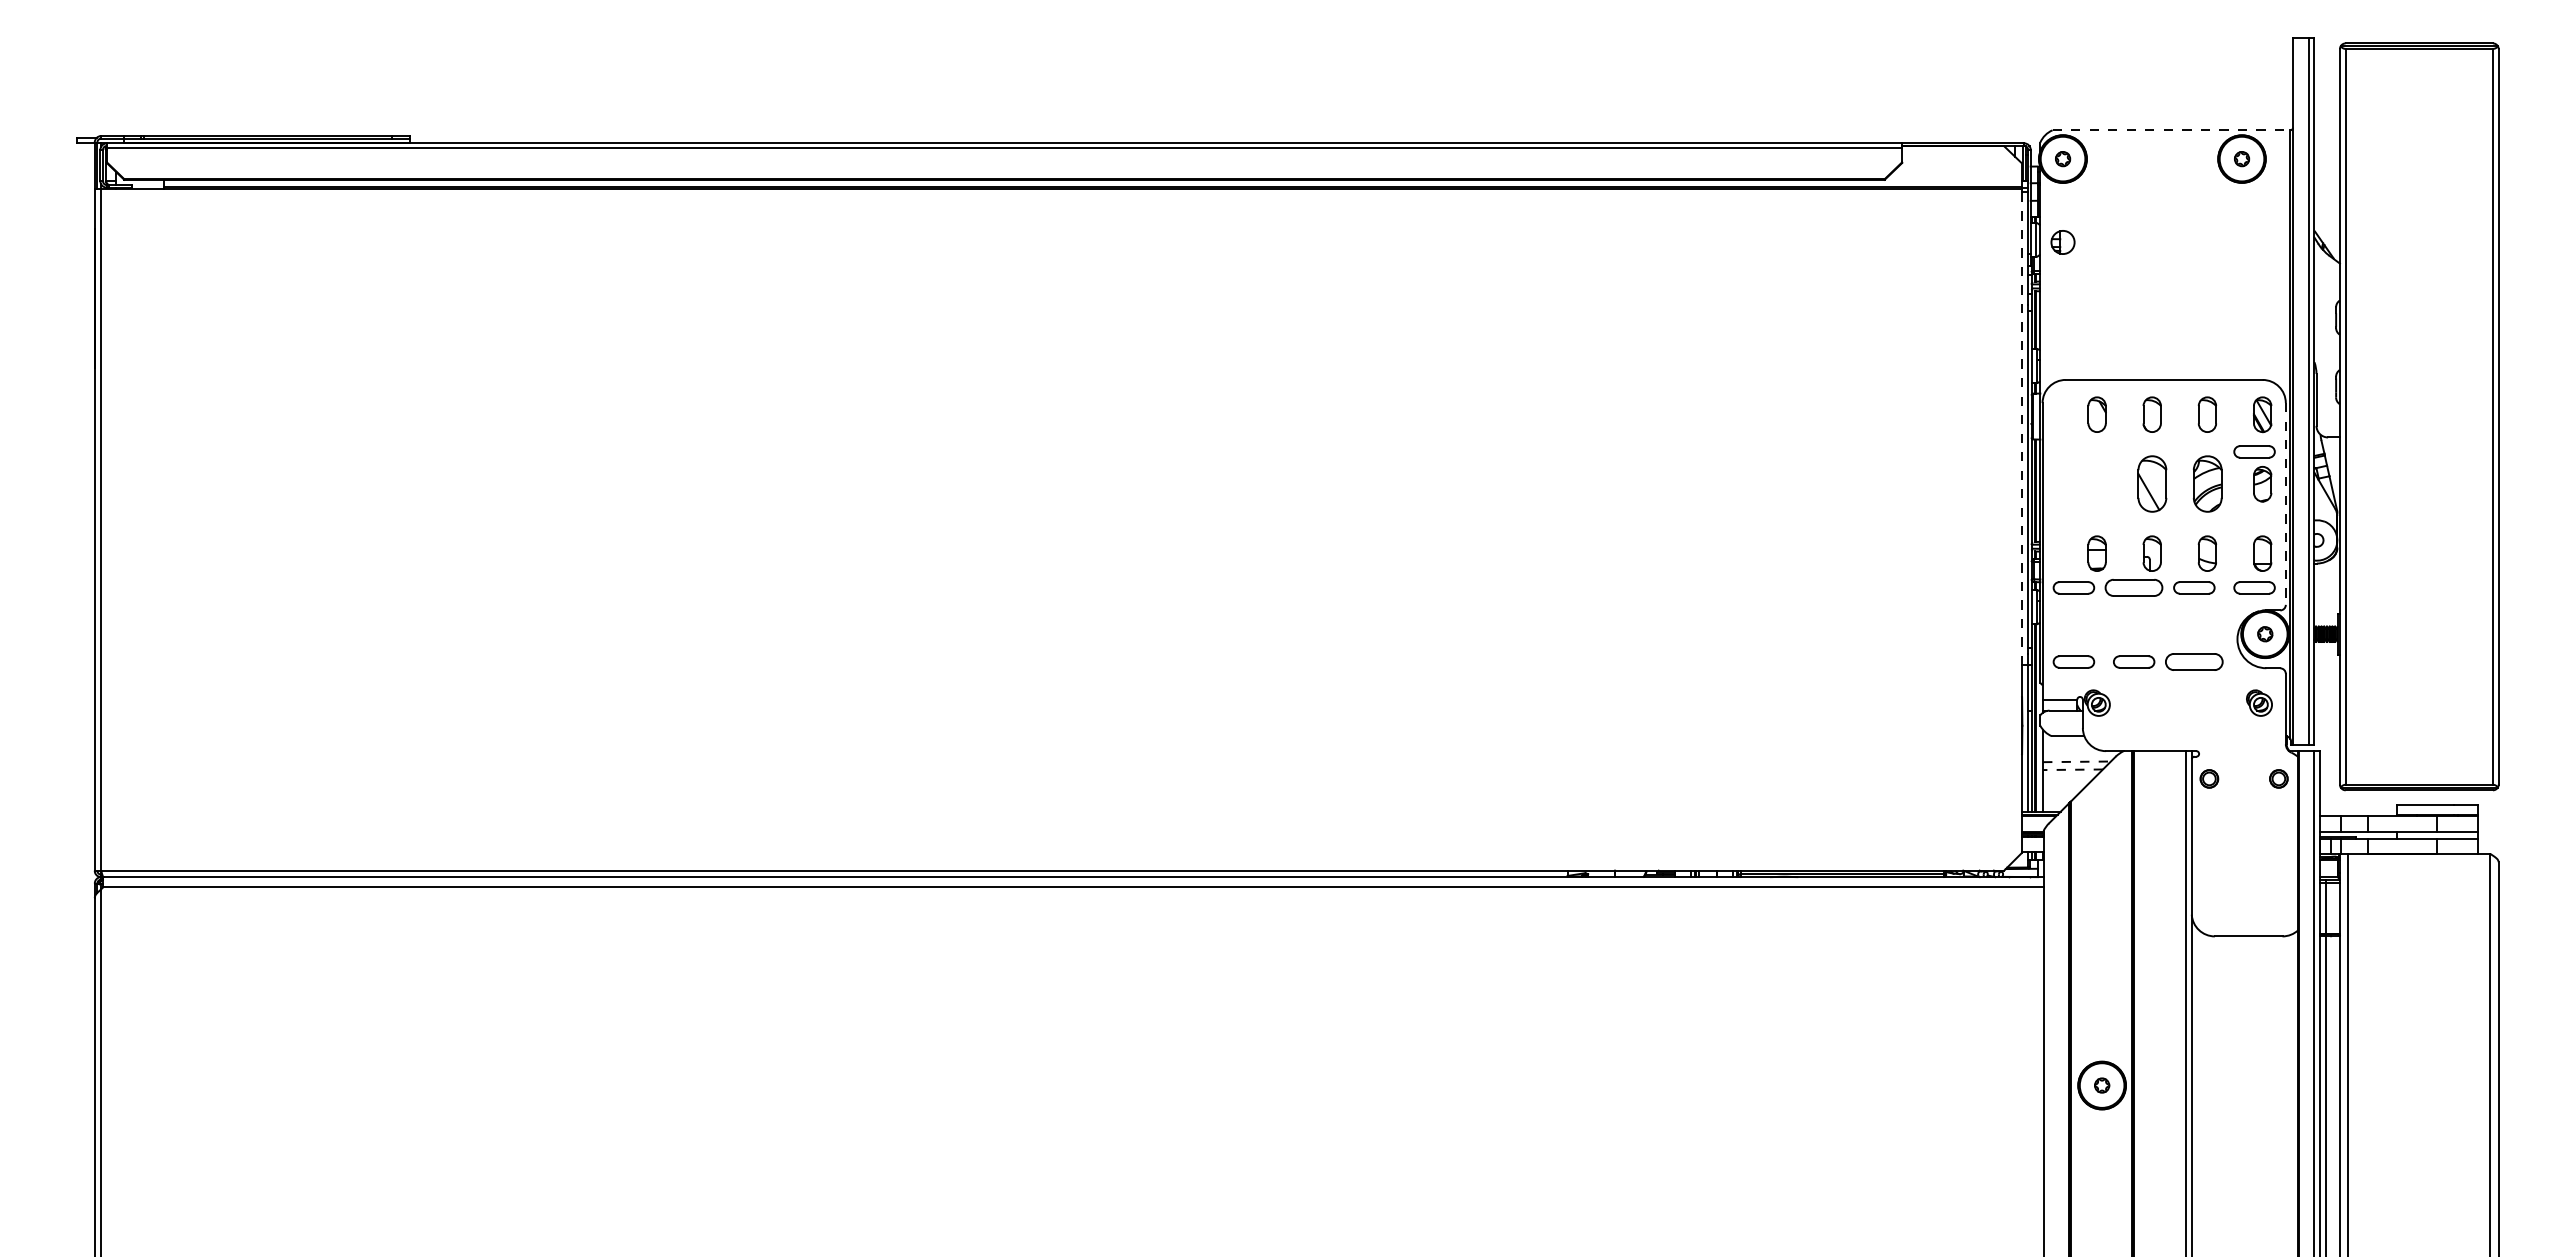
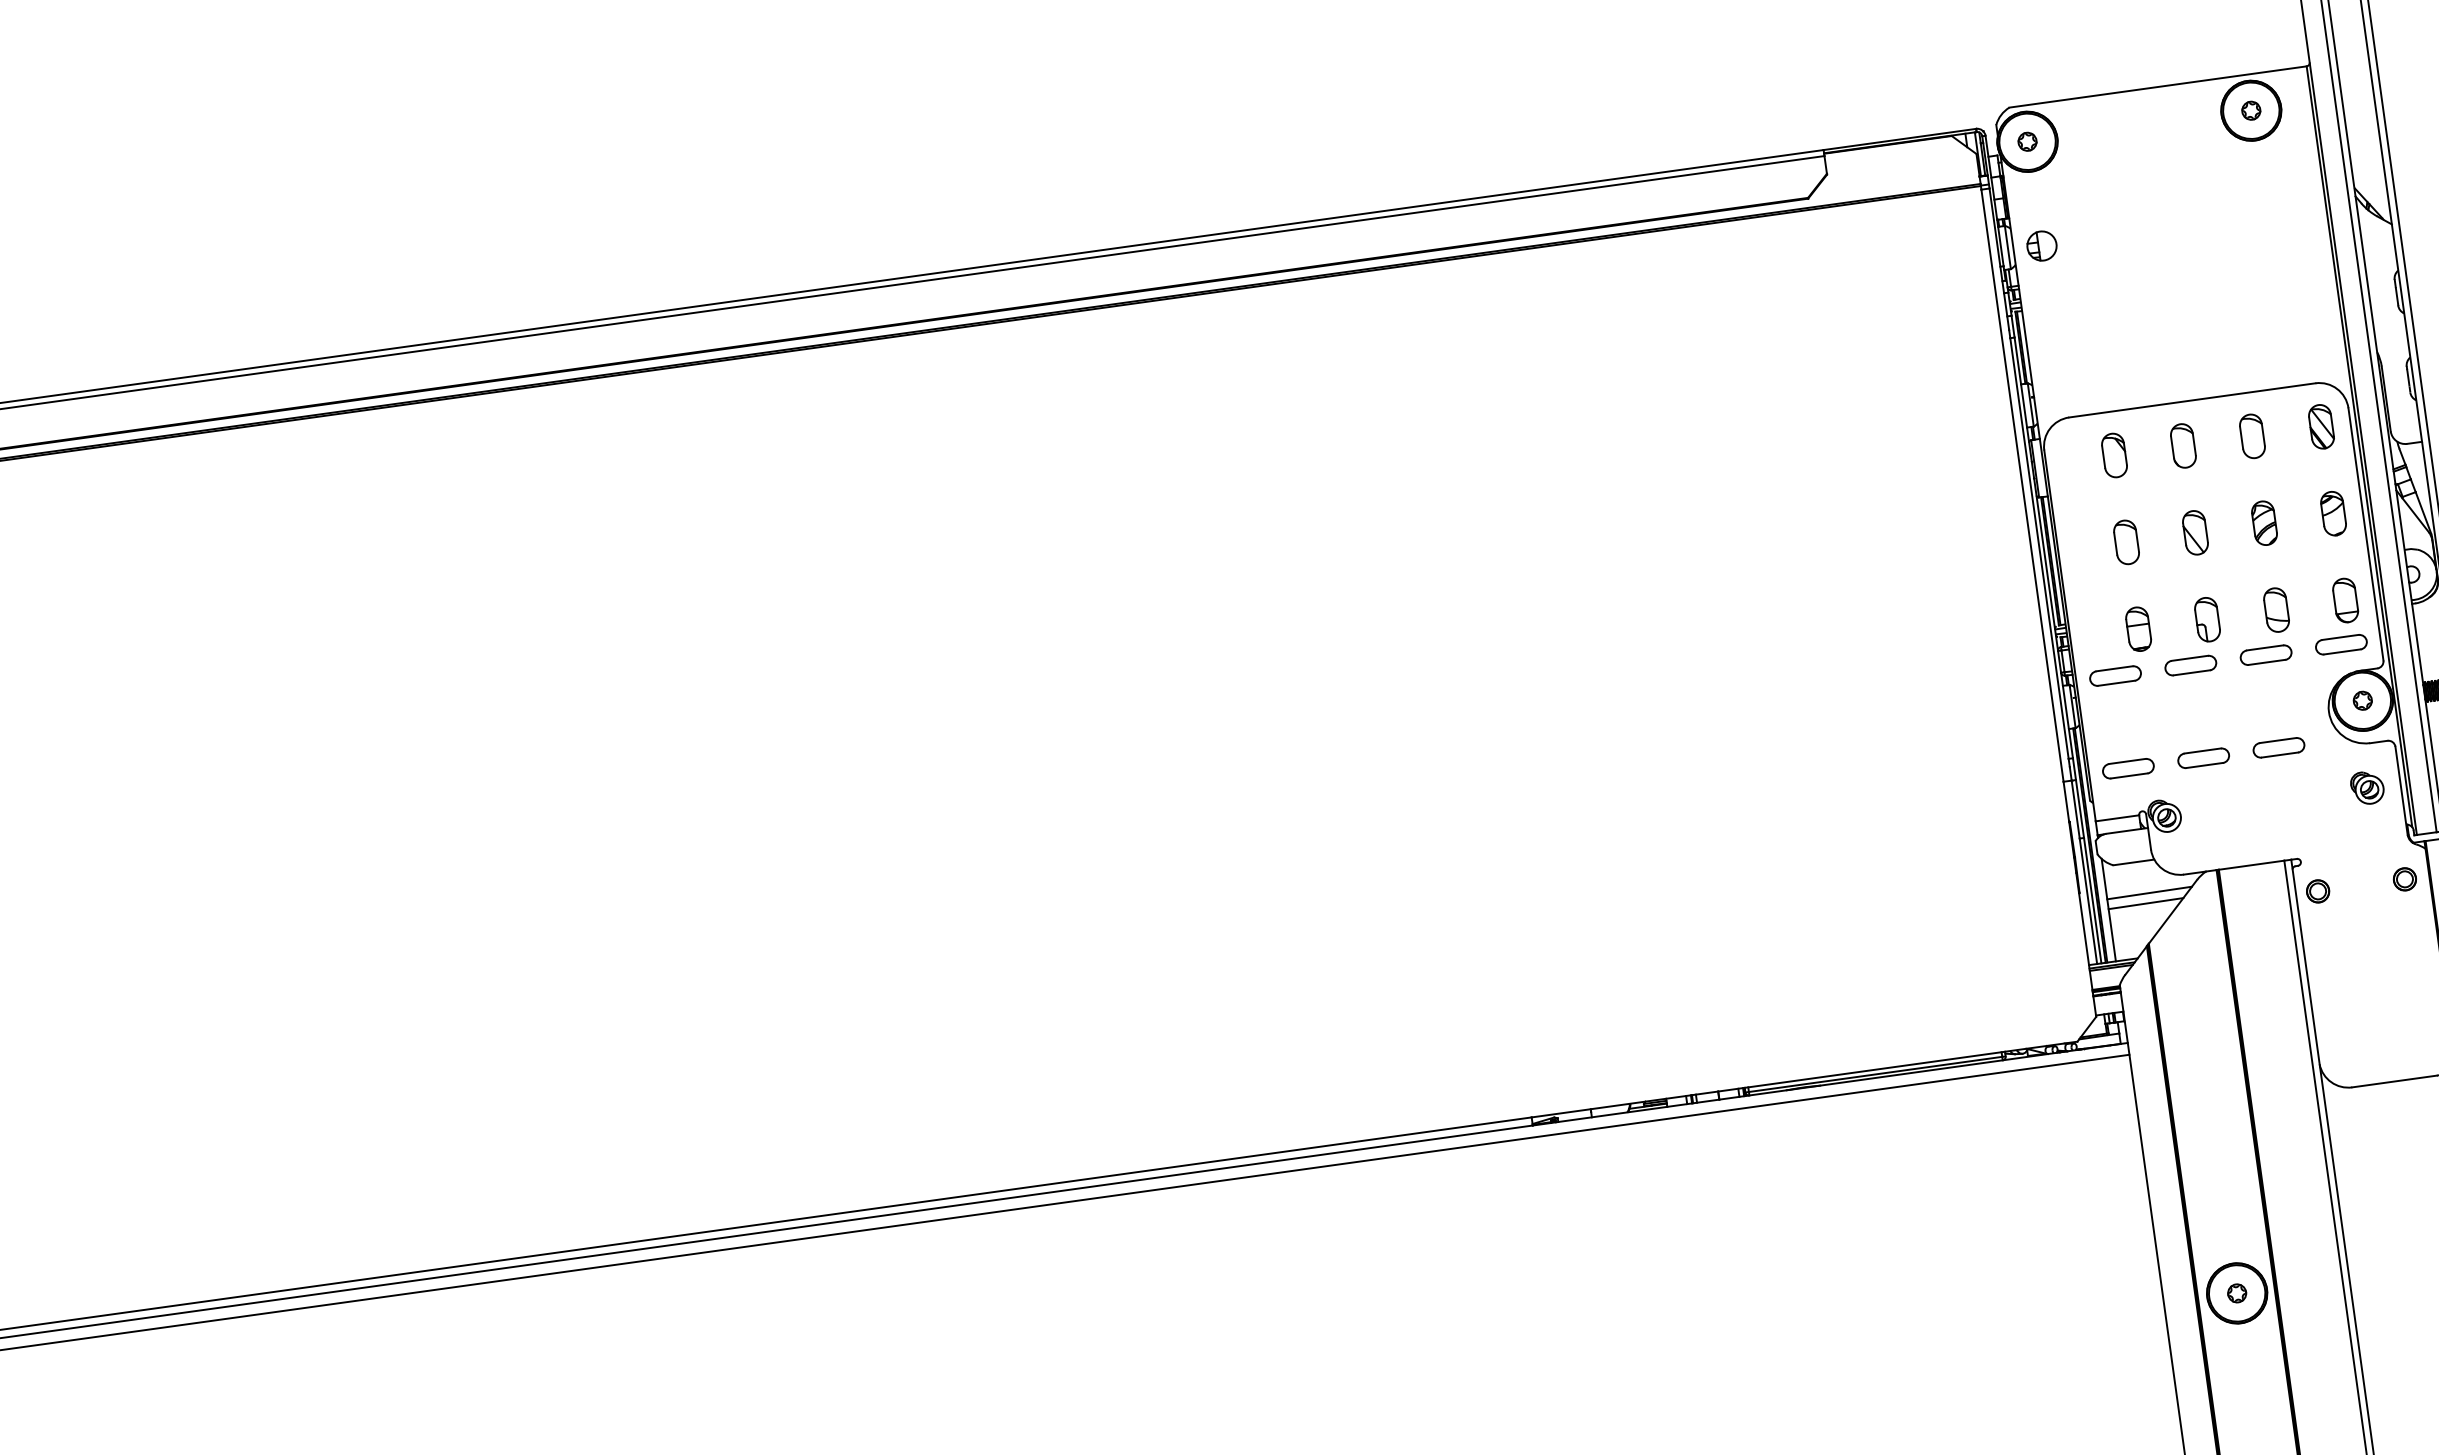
line: (2171, 130) -> (2158, 87), dashed -> solid
line: (2021, 428) -> (2022, 485), dashed -> solid
part: (2254, 451) -> (2317, 474), removed
part: (2096, 484) -> (2125, 542), added
part: (2151, 484) -> (2194, 533), size x0.62
part: (2206, 484) -> (2263, 523), size x0.62
line: (2285, 503) -> (2365, 533), dashed -> solid
part: (2134, 587) -> (2191, 665), size x0.71
part: (2194, 661) -> (2279, 747), size x0.71
line: (2077, 761) -> (2150, 892), dashed -> solid
line: (2073, 769) -> (2146, 903), dashed -> solid

